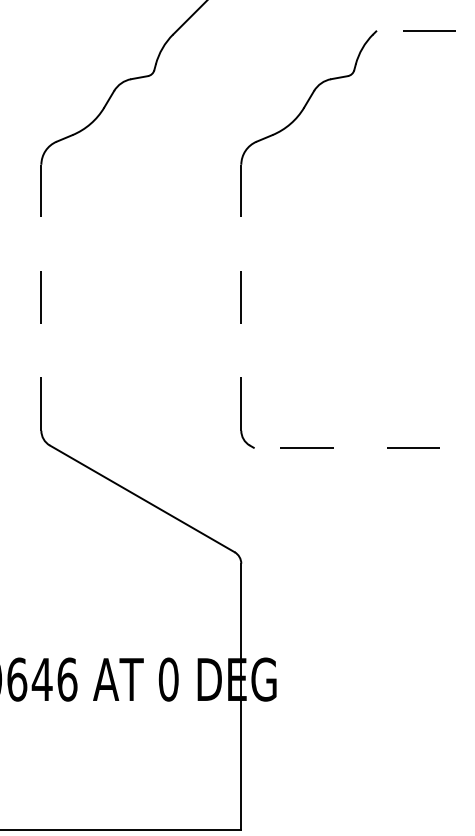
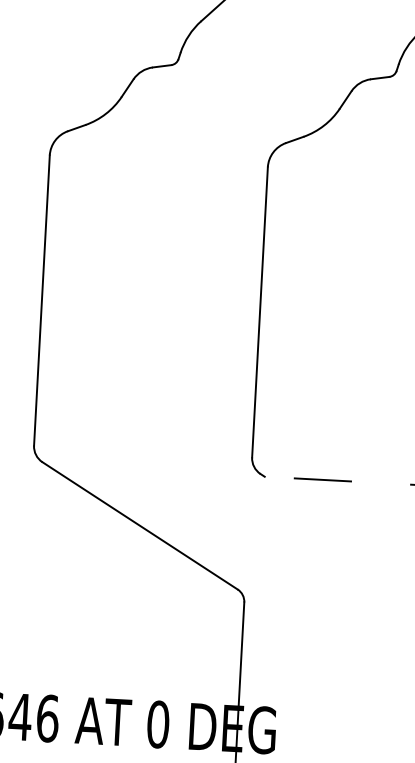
line: (41, 297) -> (42, 300), dashed -> solid
line: (241, 297) -> (260, 312), dashed -> solid

